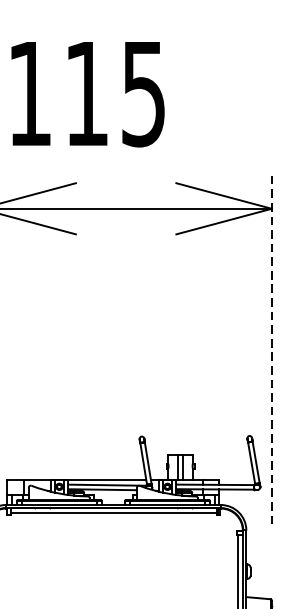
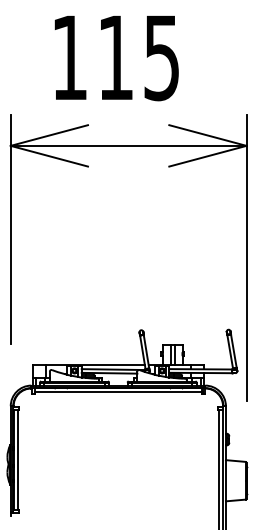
text: (87, 94) -> (116, 58), moved
line: (271, 346) -> (246, 257), dashed -> solid

